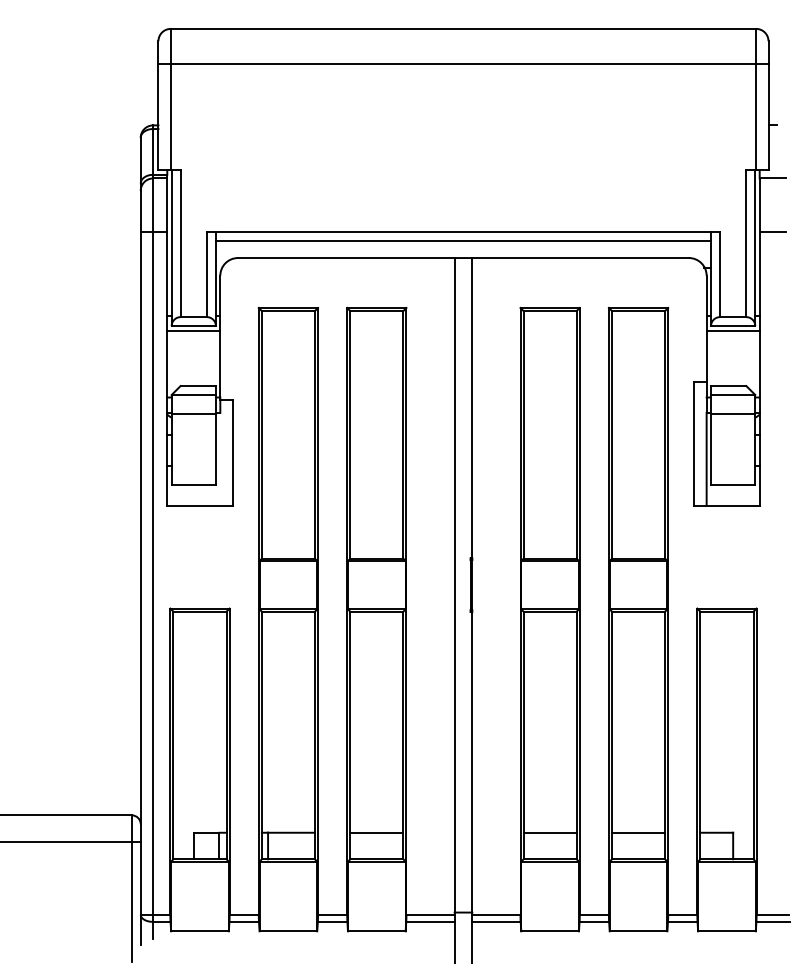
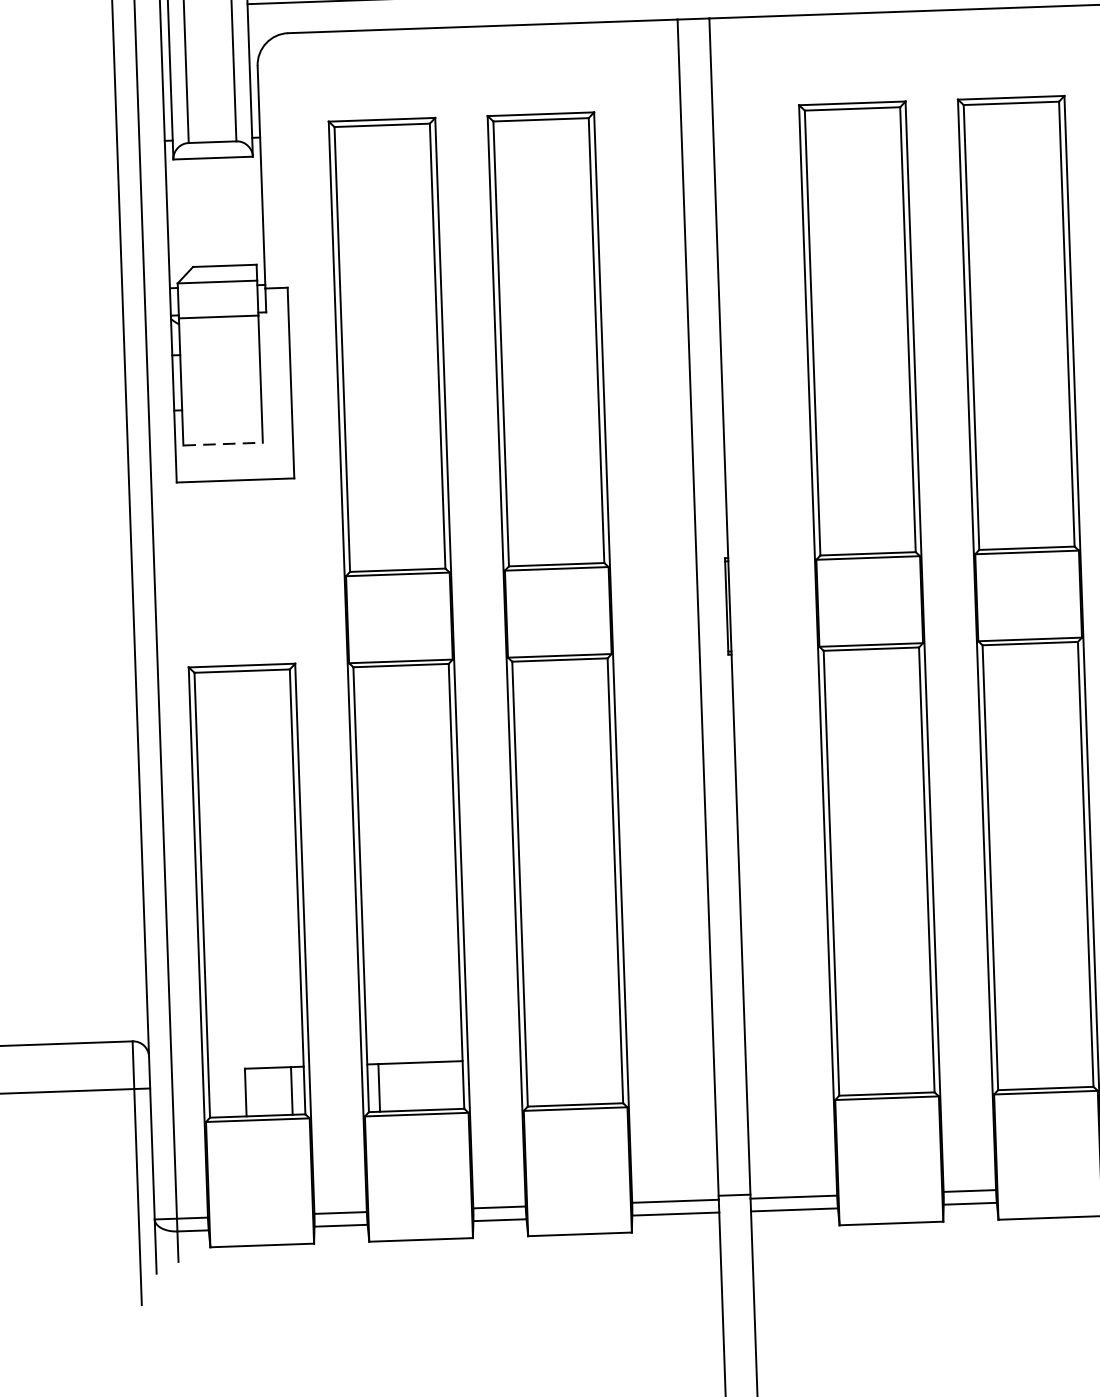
line: (193, 330) -> (212, 166), removed
line: (194, 485) -> (224, 444), solid -> dashed
line: (376, 832) -> (573, 1056), removed
line: (549, 832) -> (884, 1045), removed
line: (638, 832) -> (1044, 1040), removed

